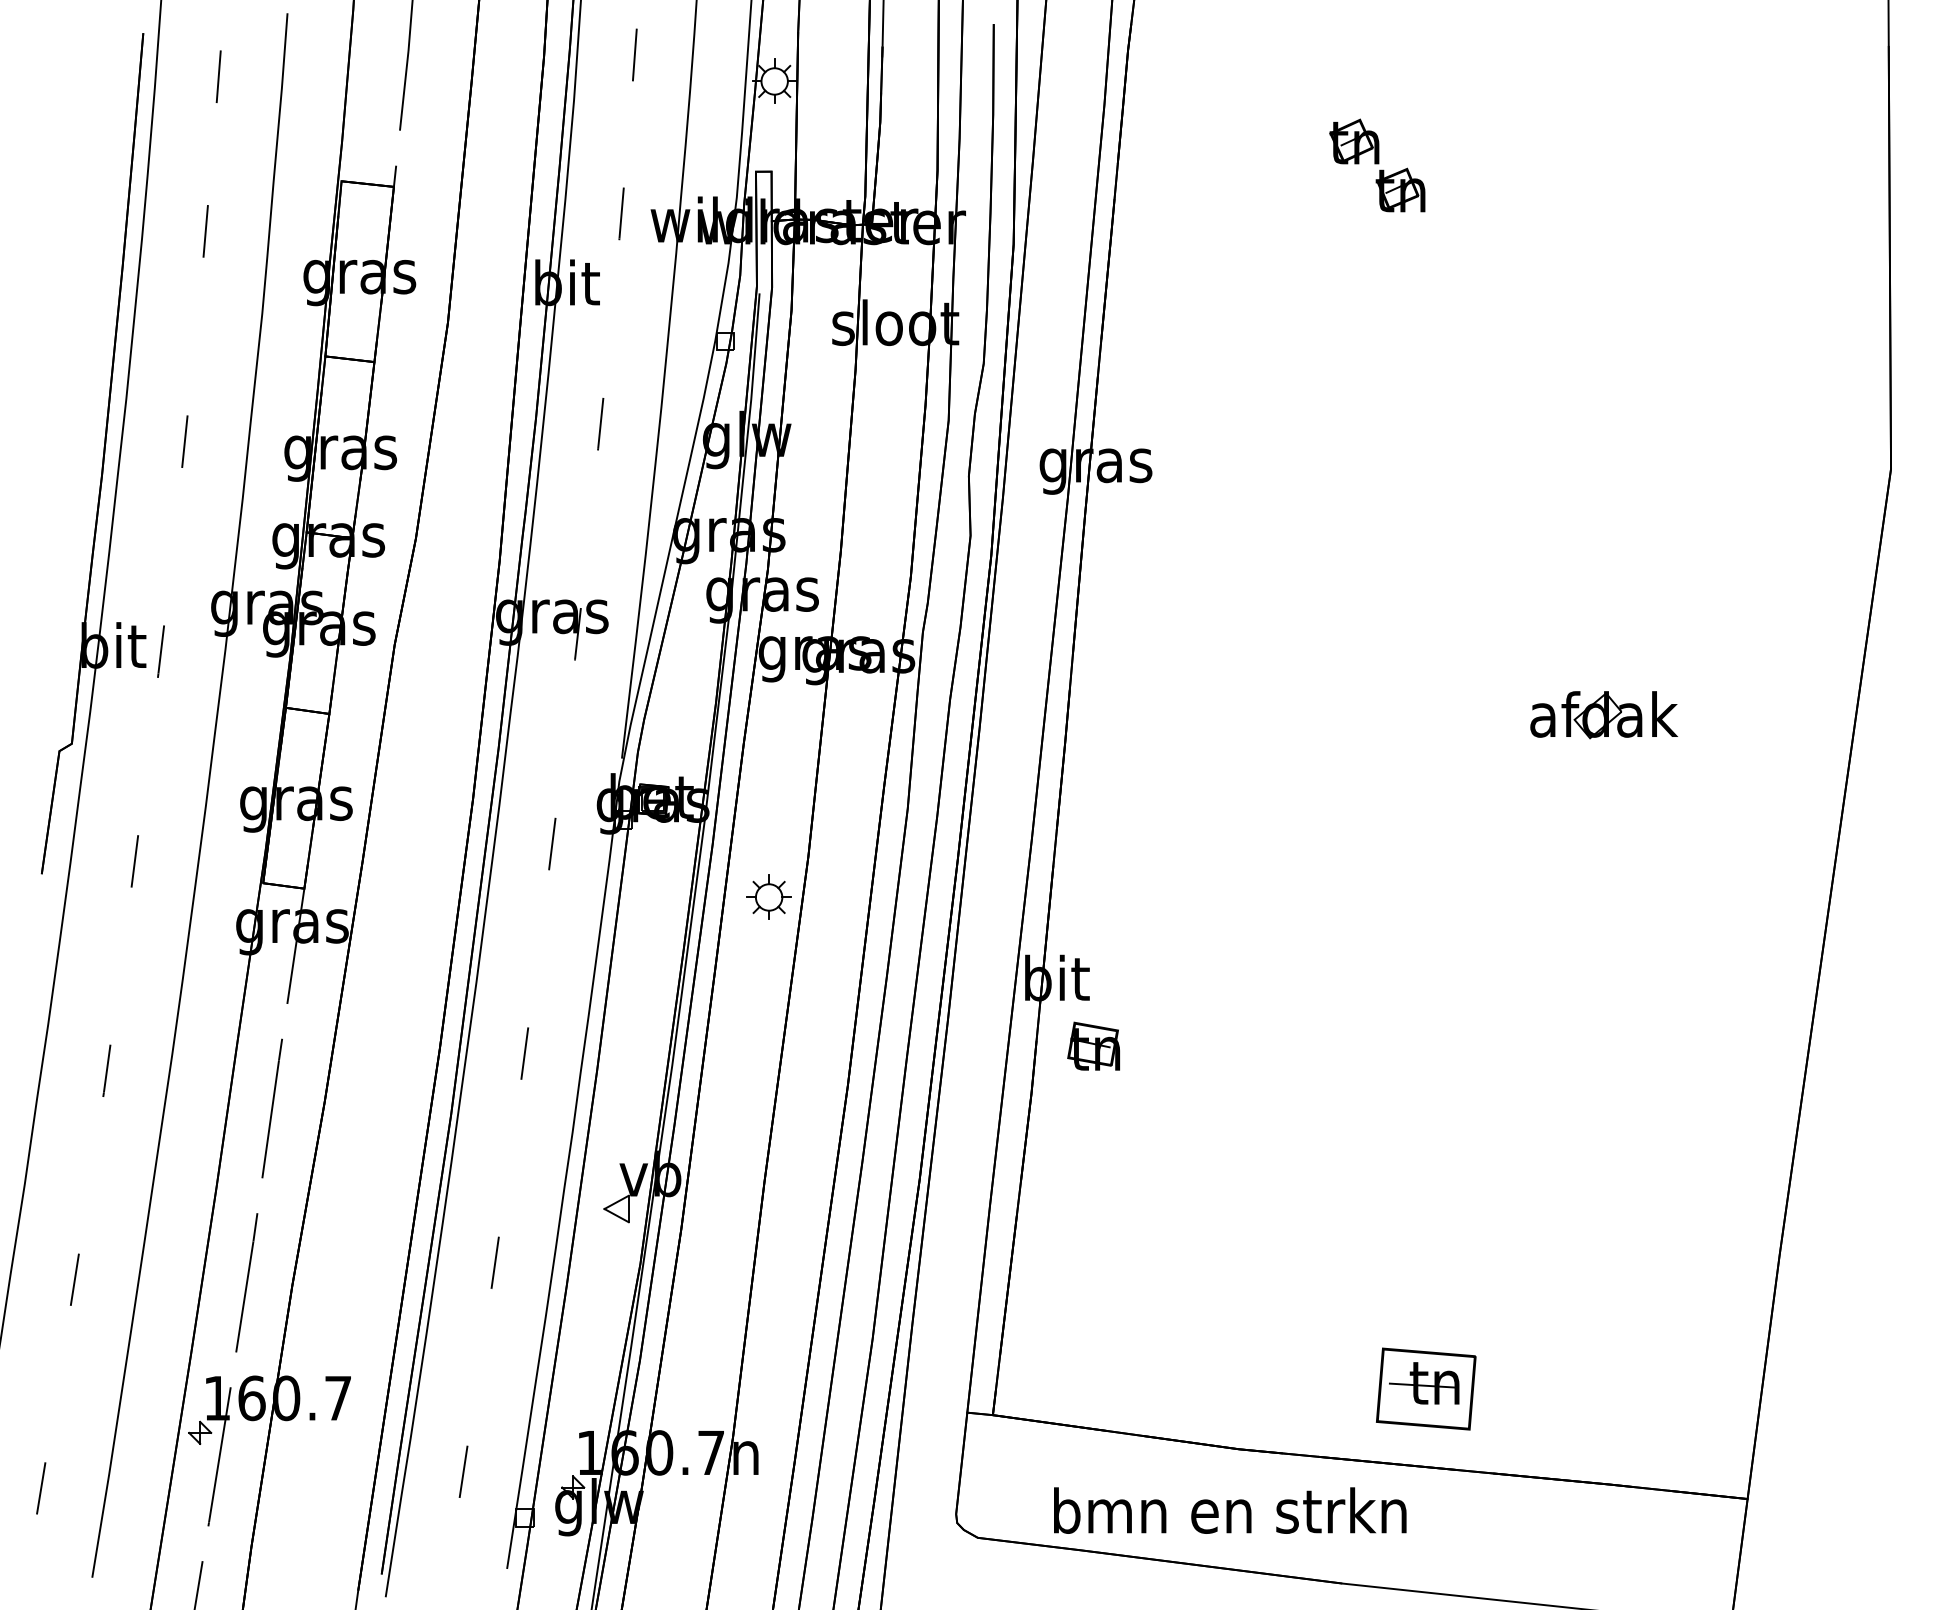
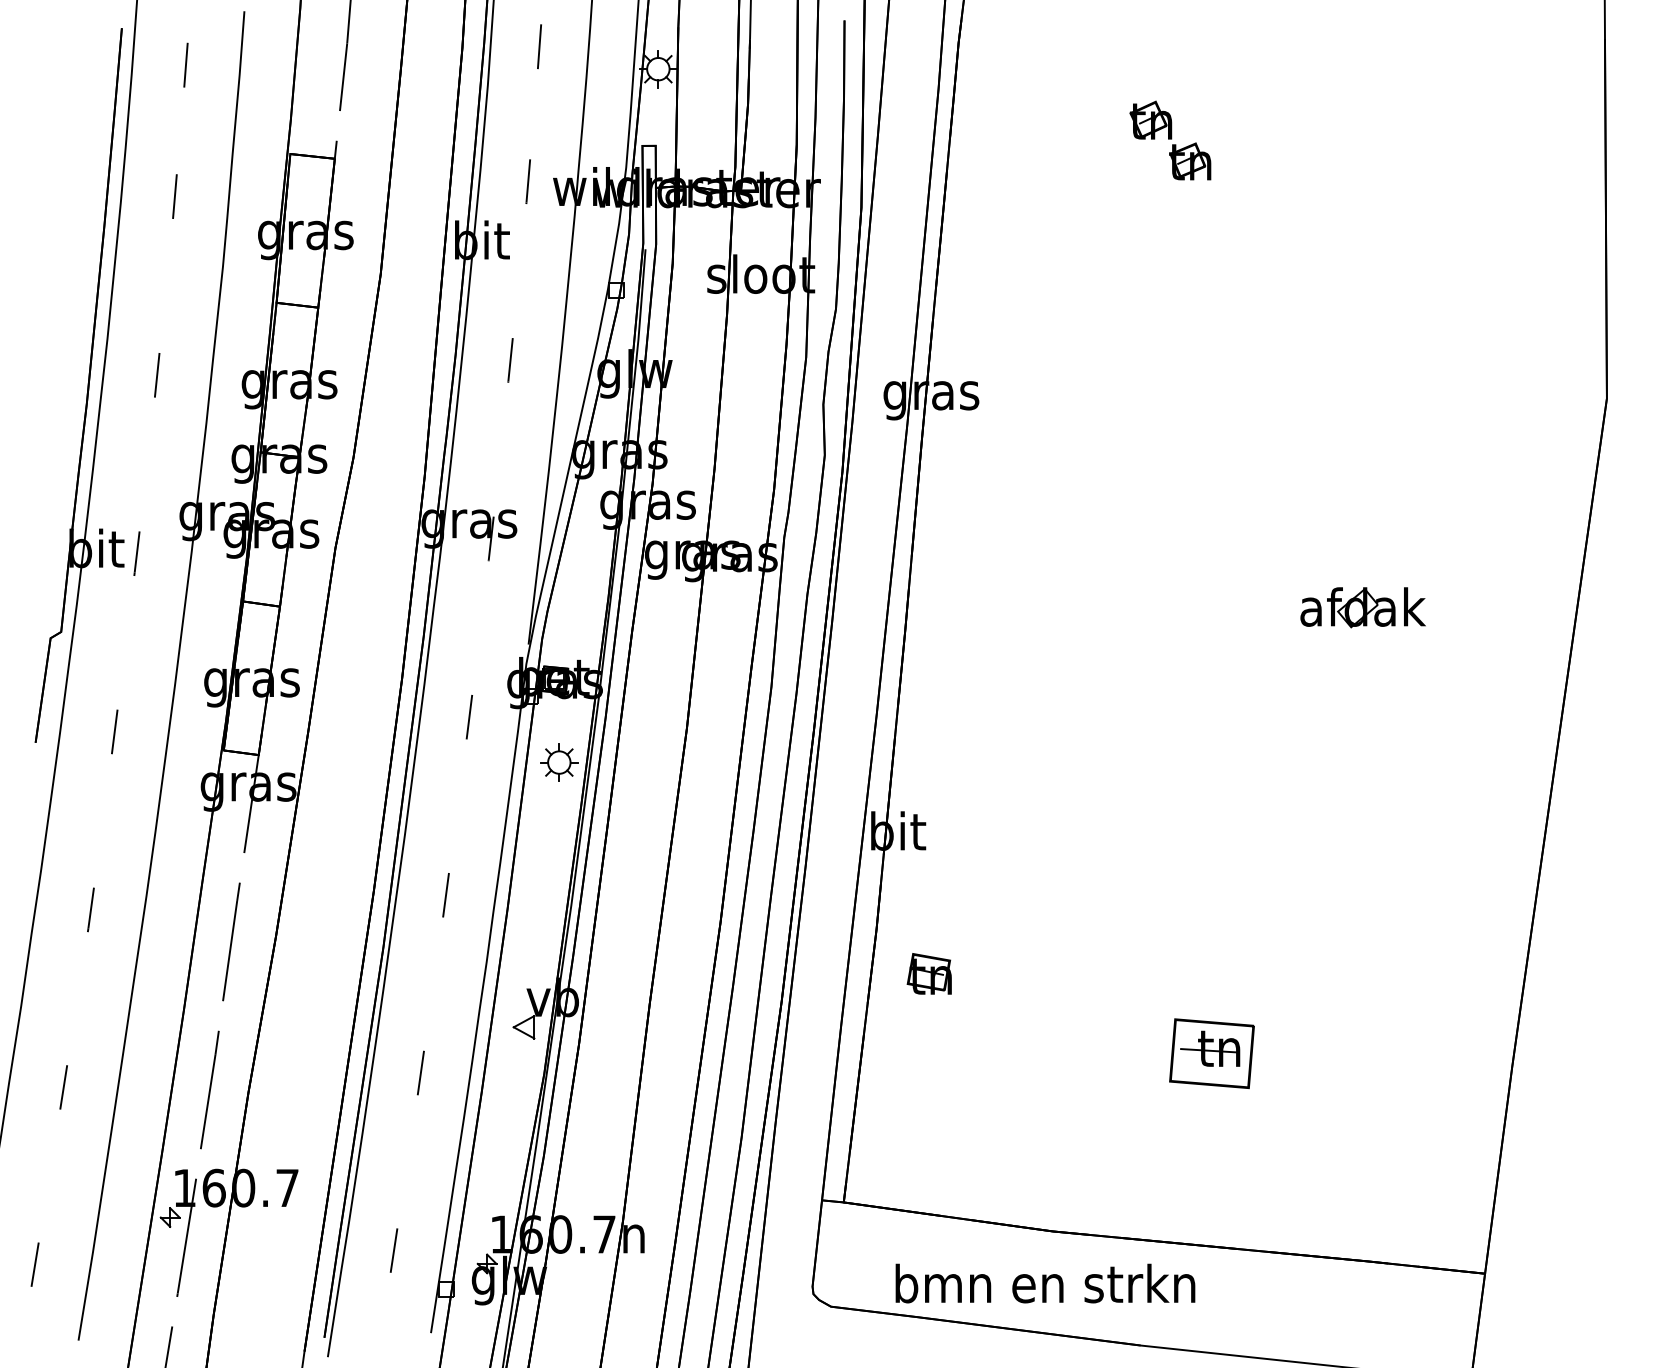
part: (768, 896) -> (558, 761), moved
part: (1093, 1045) -> (929, 973), moved
part: (1426, 1388) -> (1212, 1053), moved

